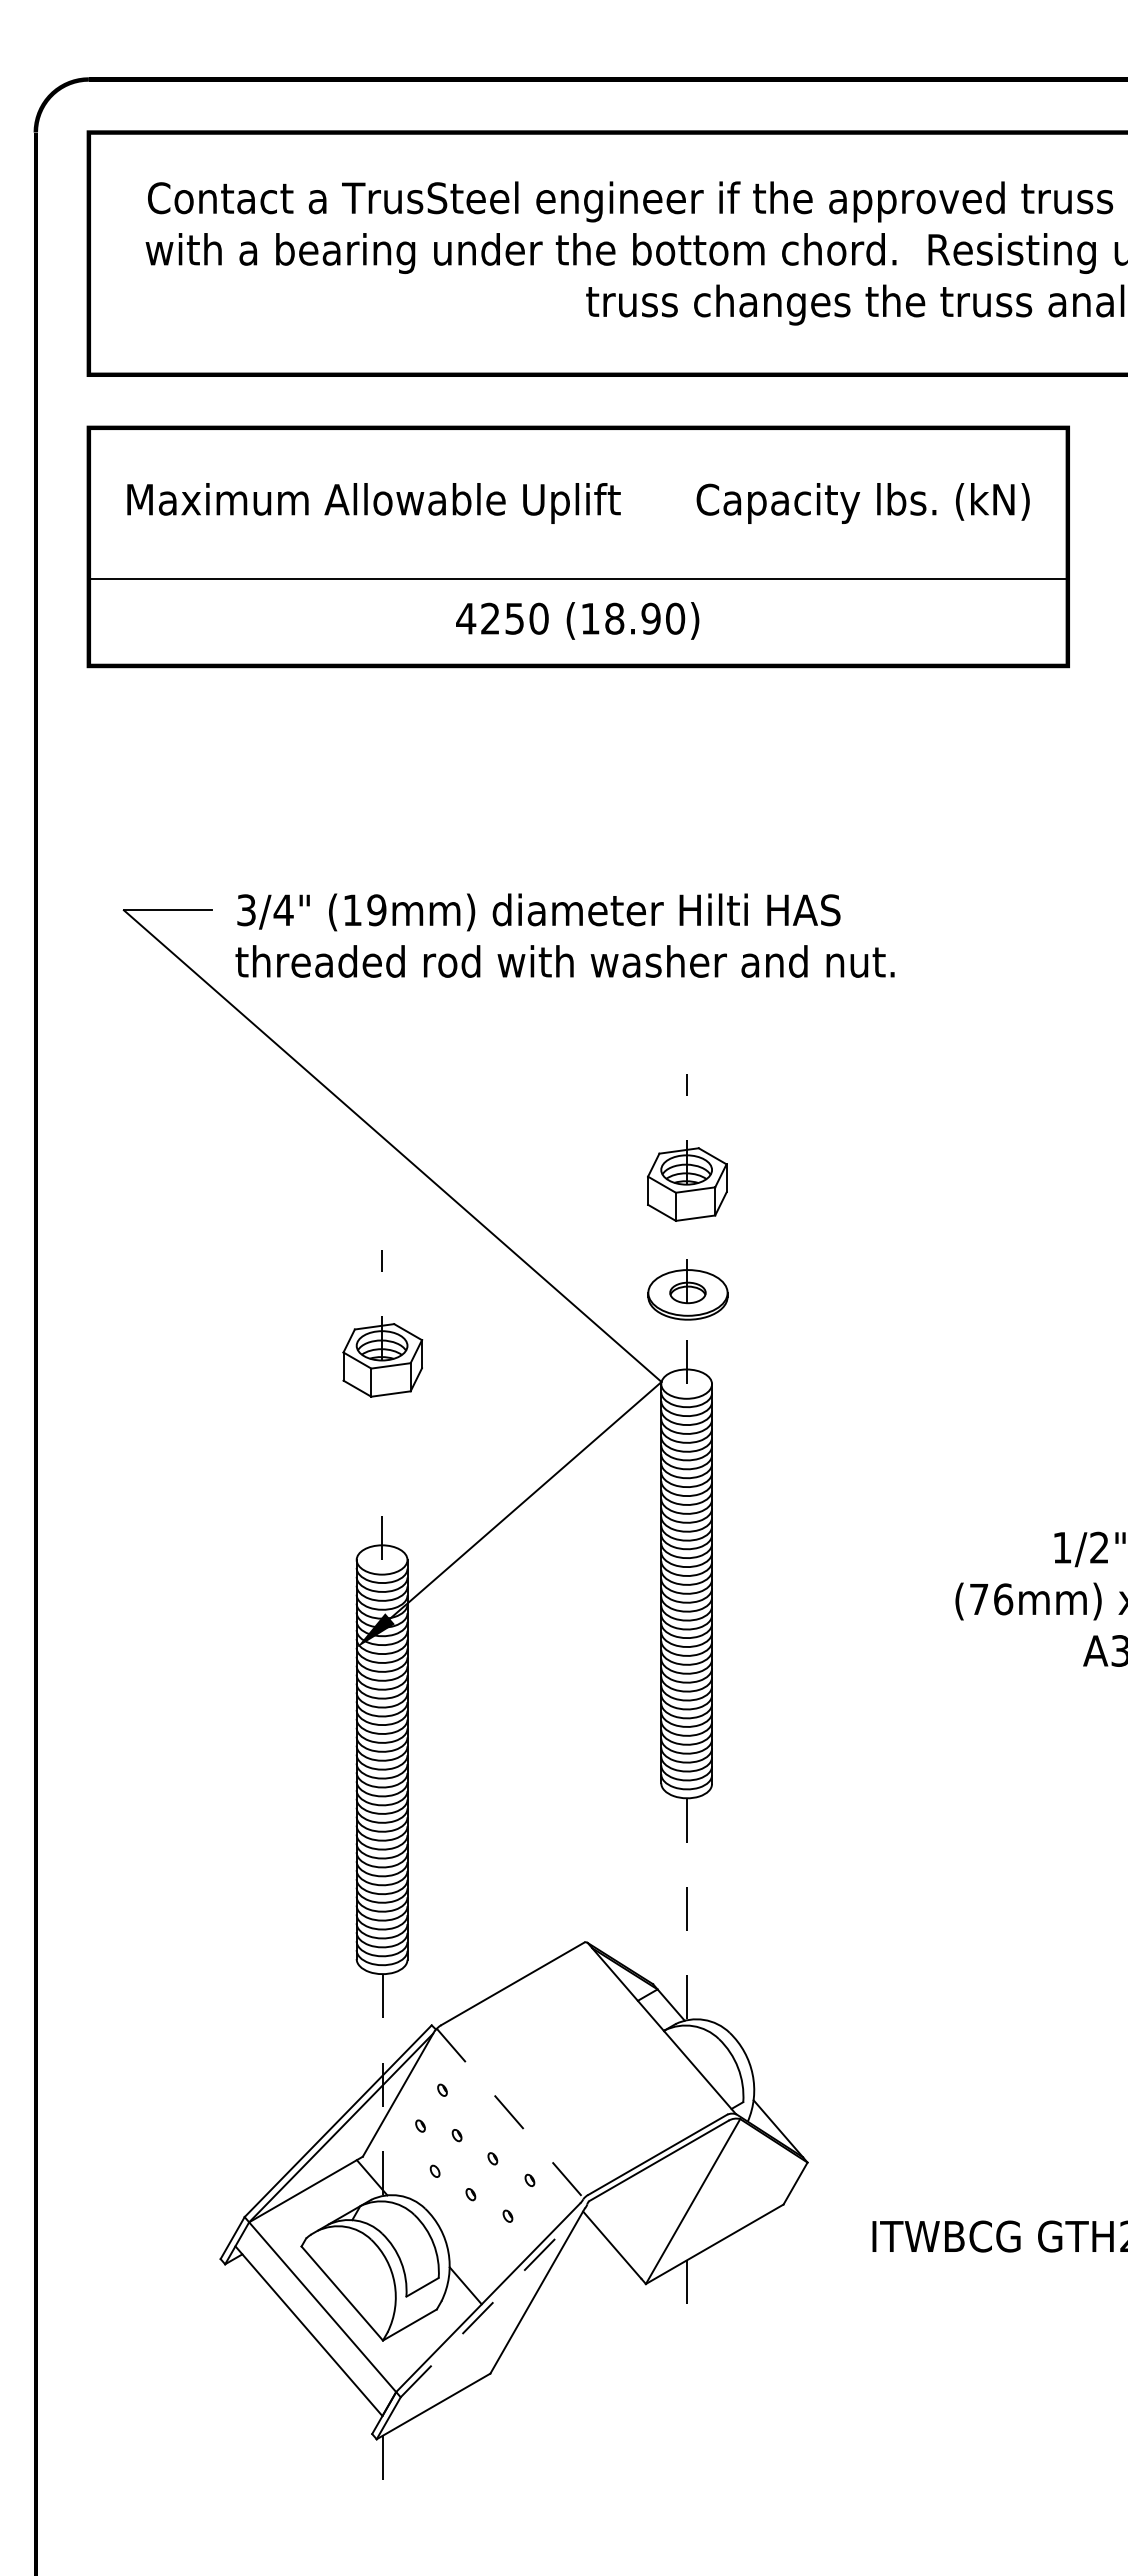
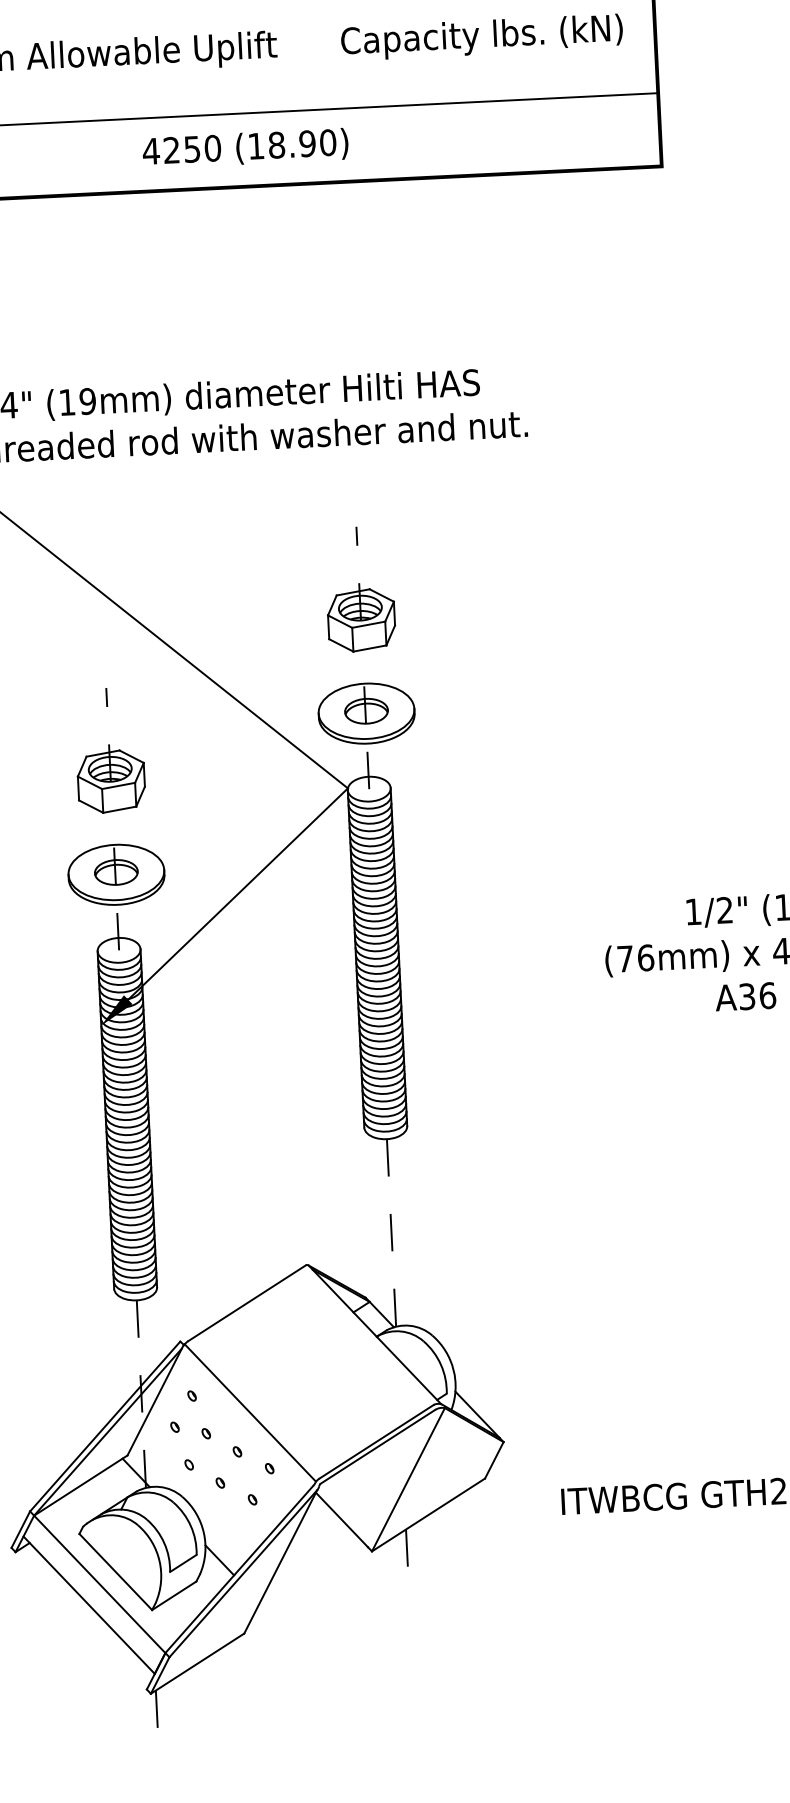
part: (687, 1294) -> (366, 713), size x1.43
part: (382, 1470) -> (115, 874), added
line: (510, 2113) -> (250, 1412), dashed -> solid
line: (492, 2302) -> (243, 1573), dashed -> solid

